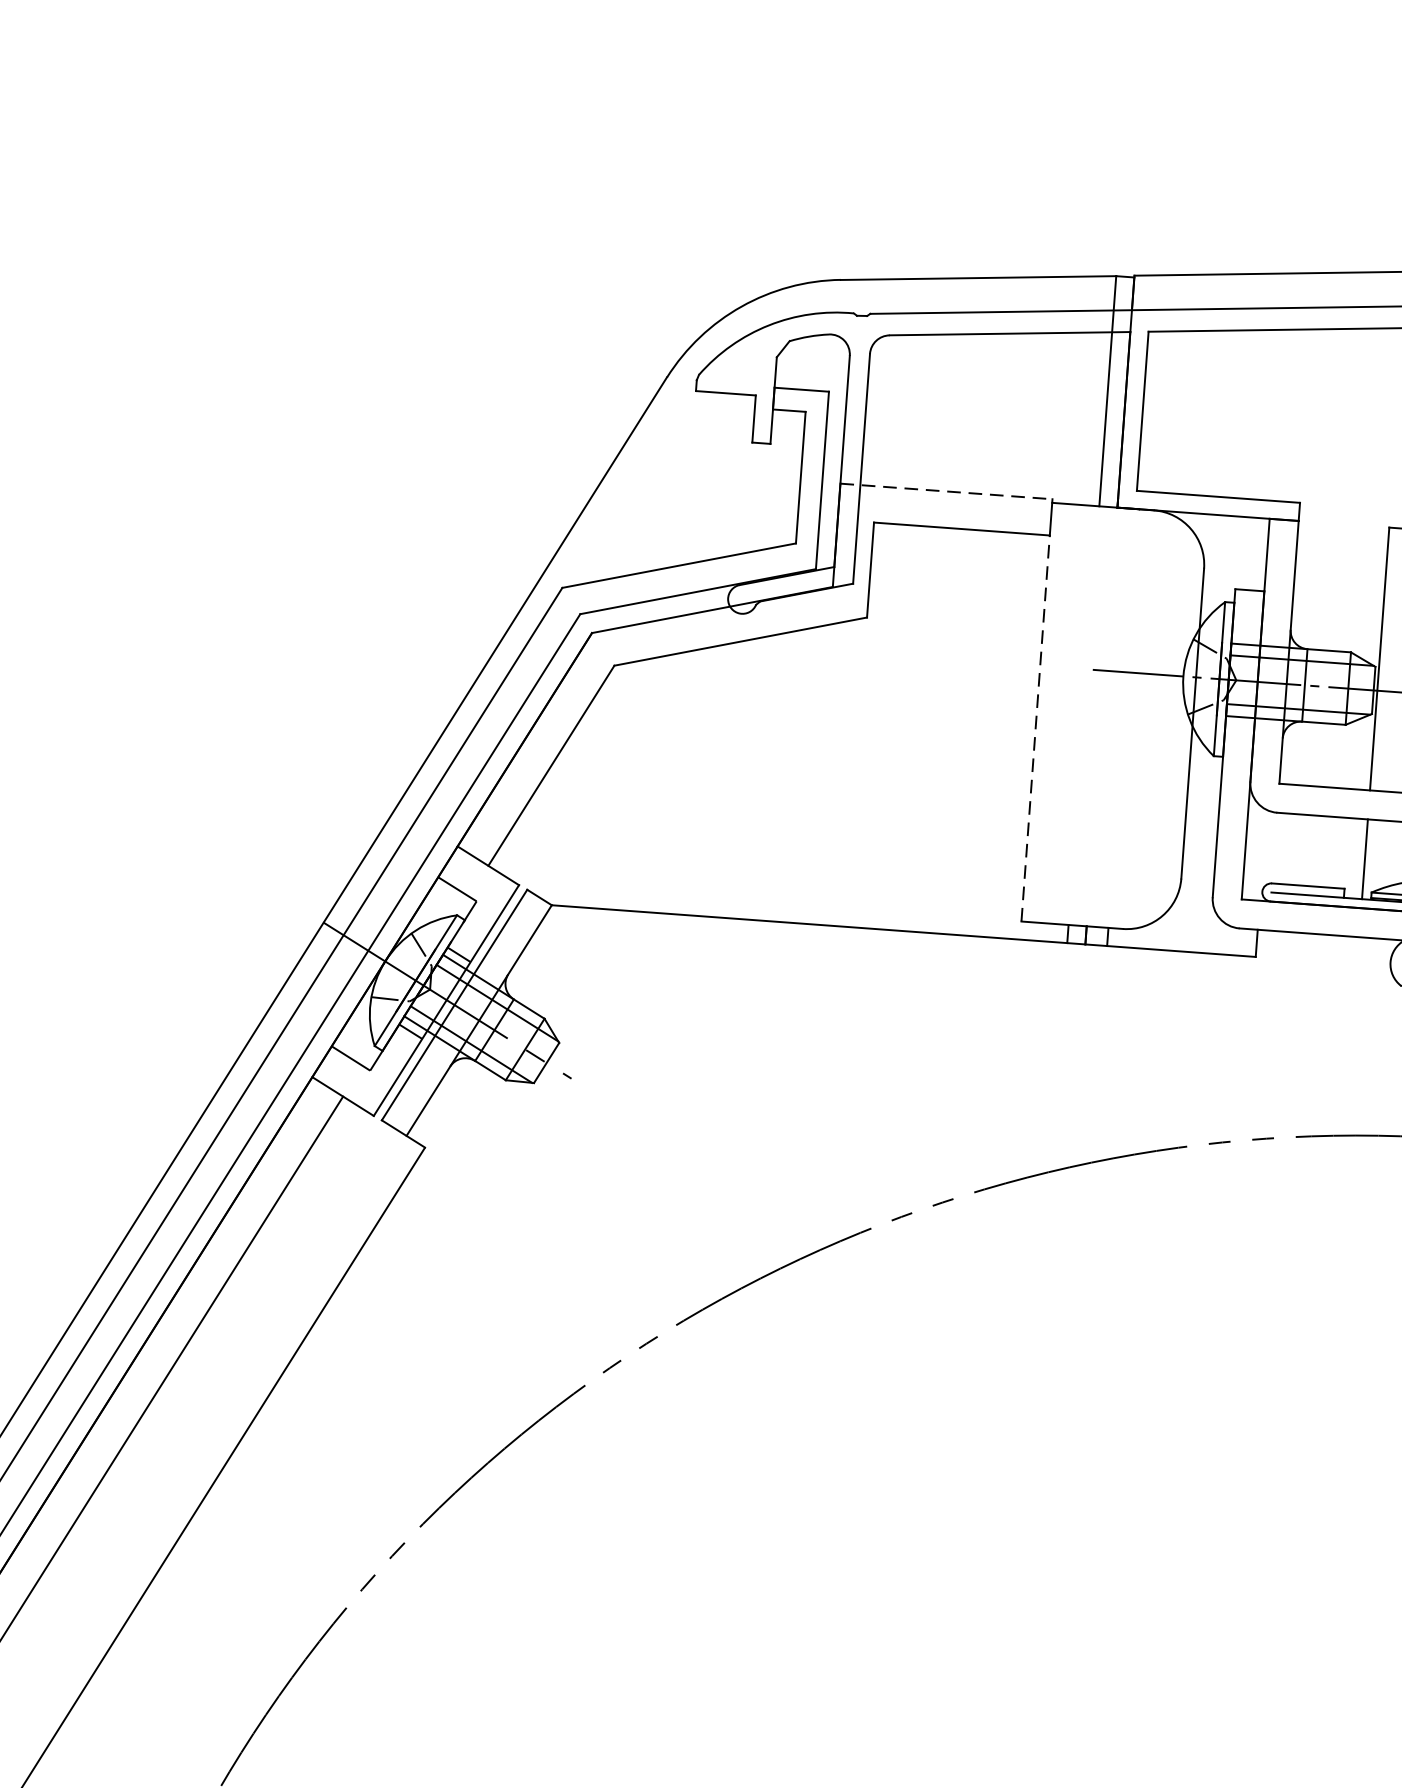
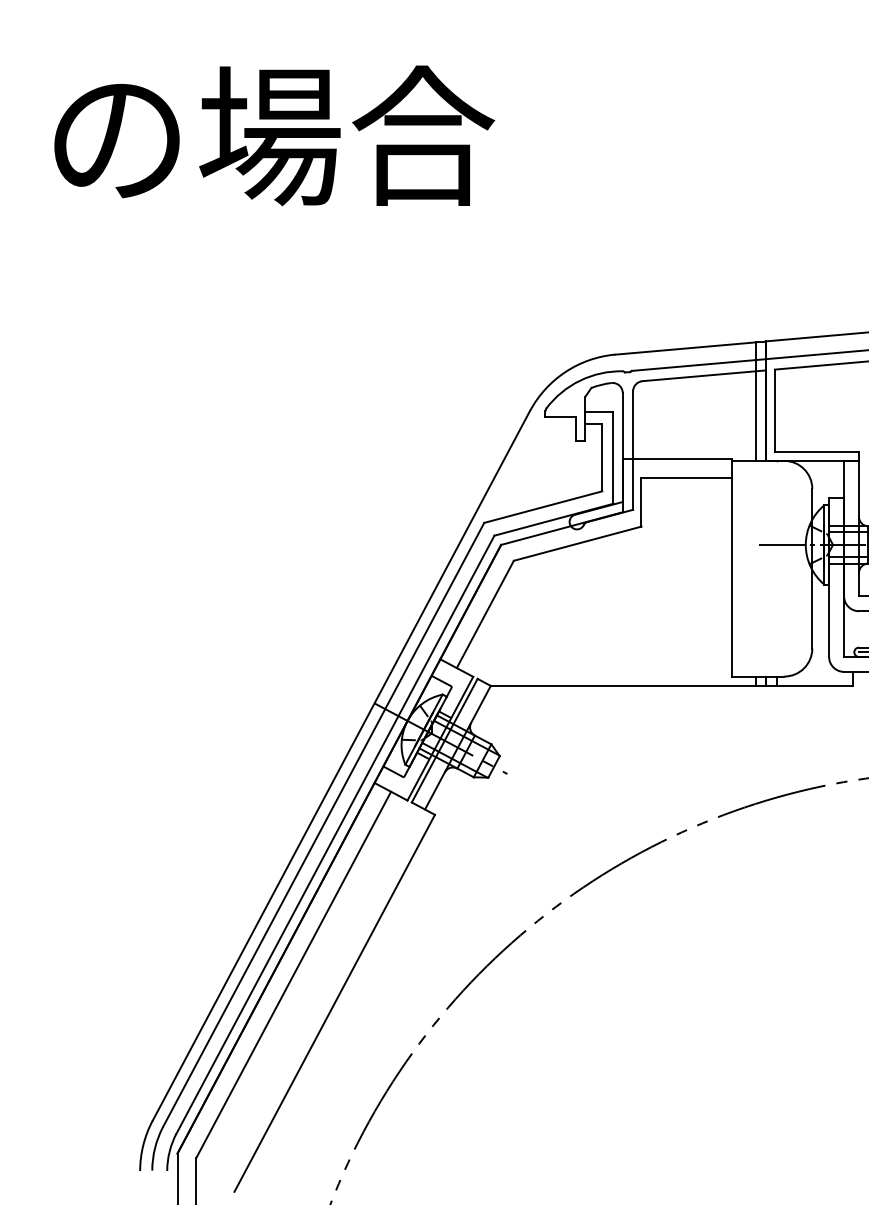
line: (946, 492) -> (677, 459), dashed -> solid
line: (1036, 727) -> (732, 576), dashed -> solid

